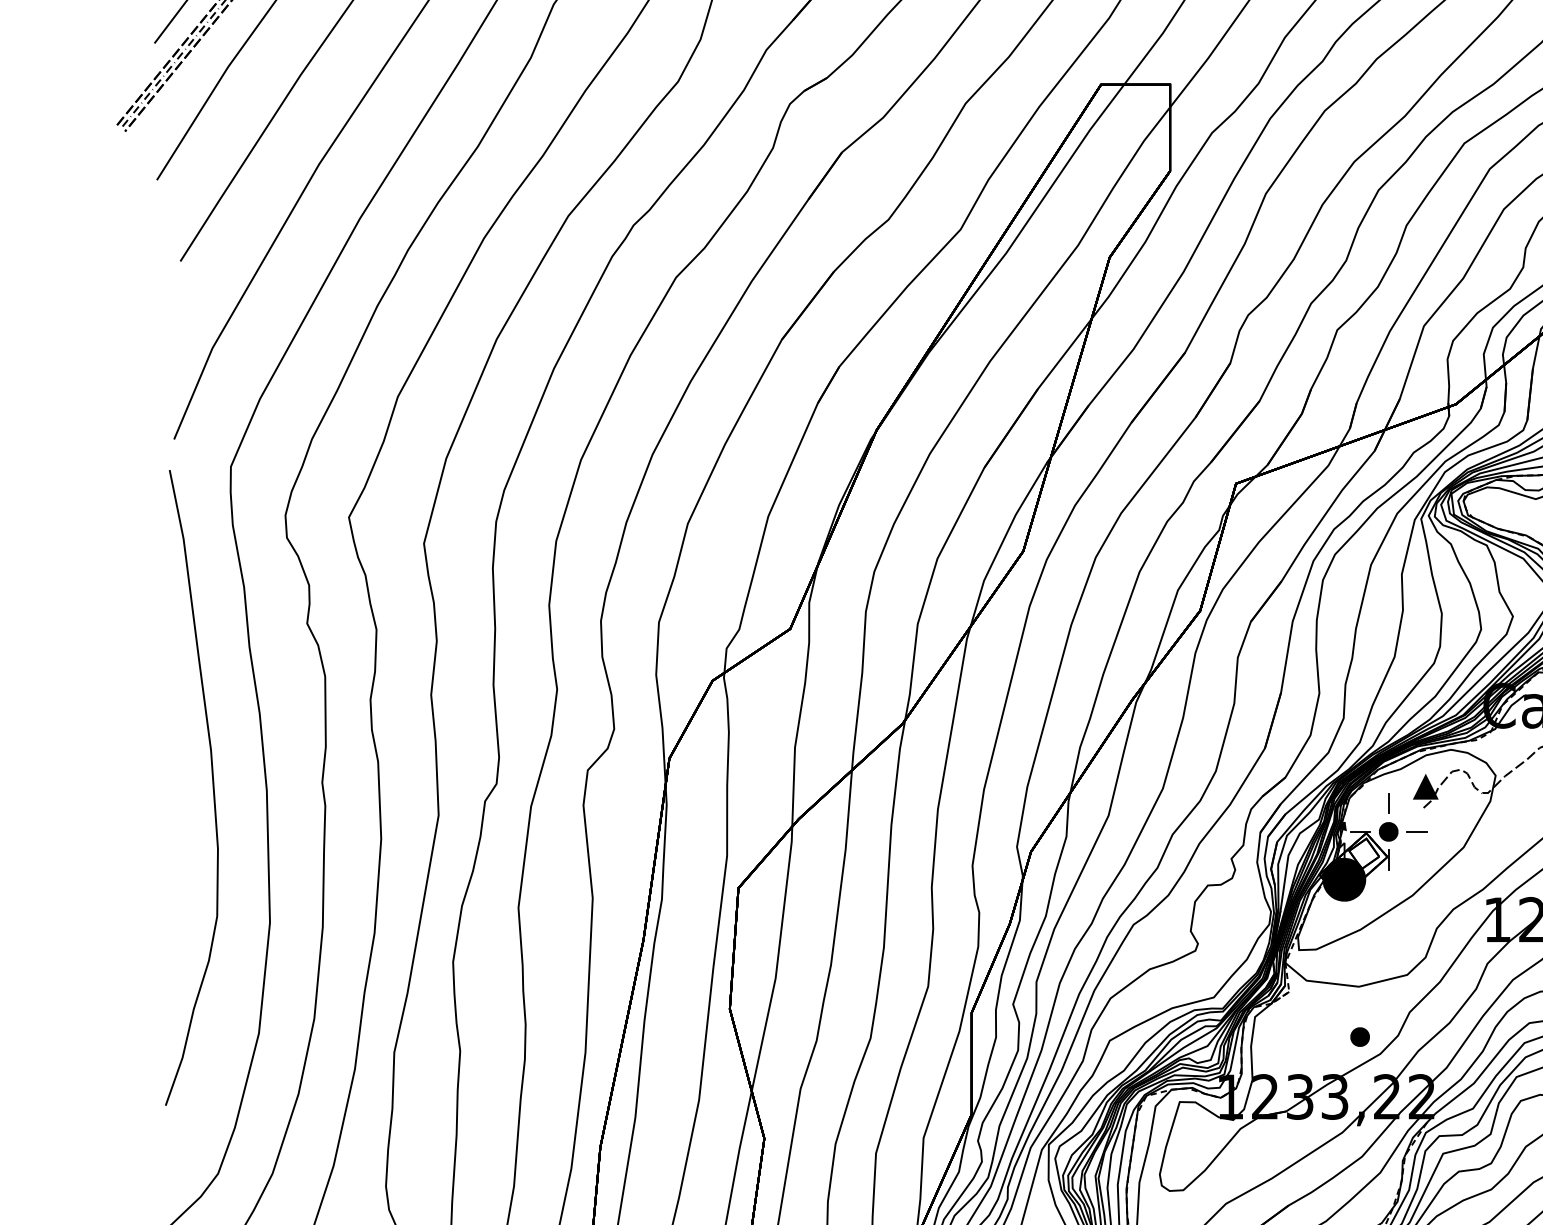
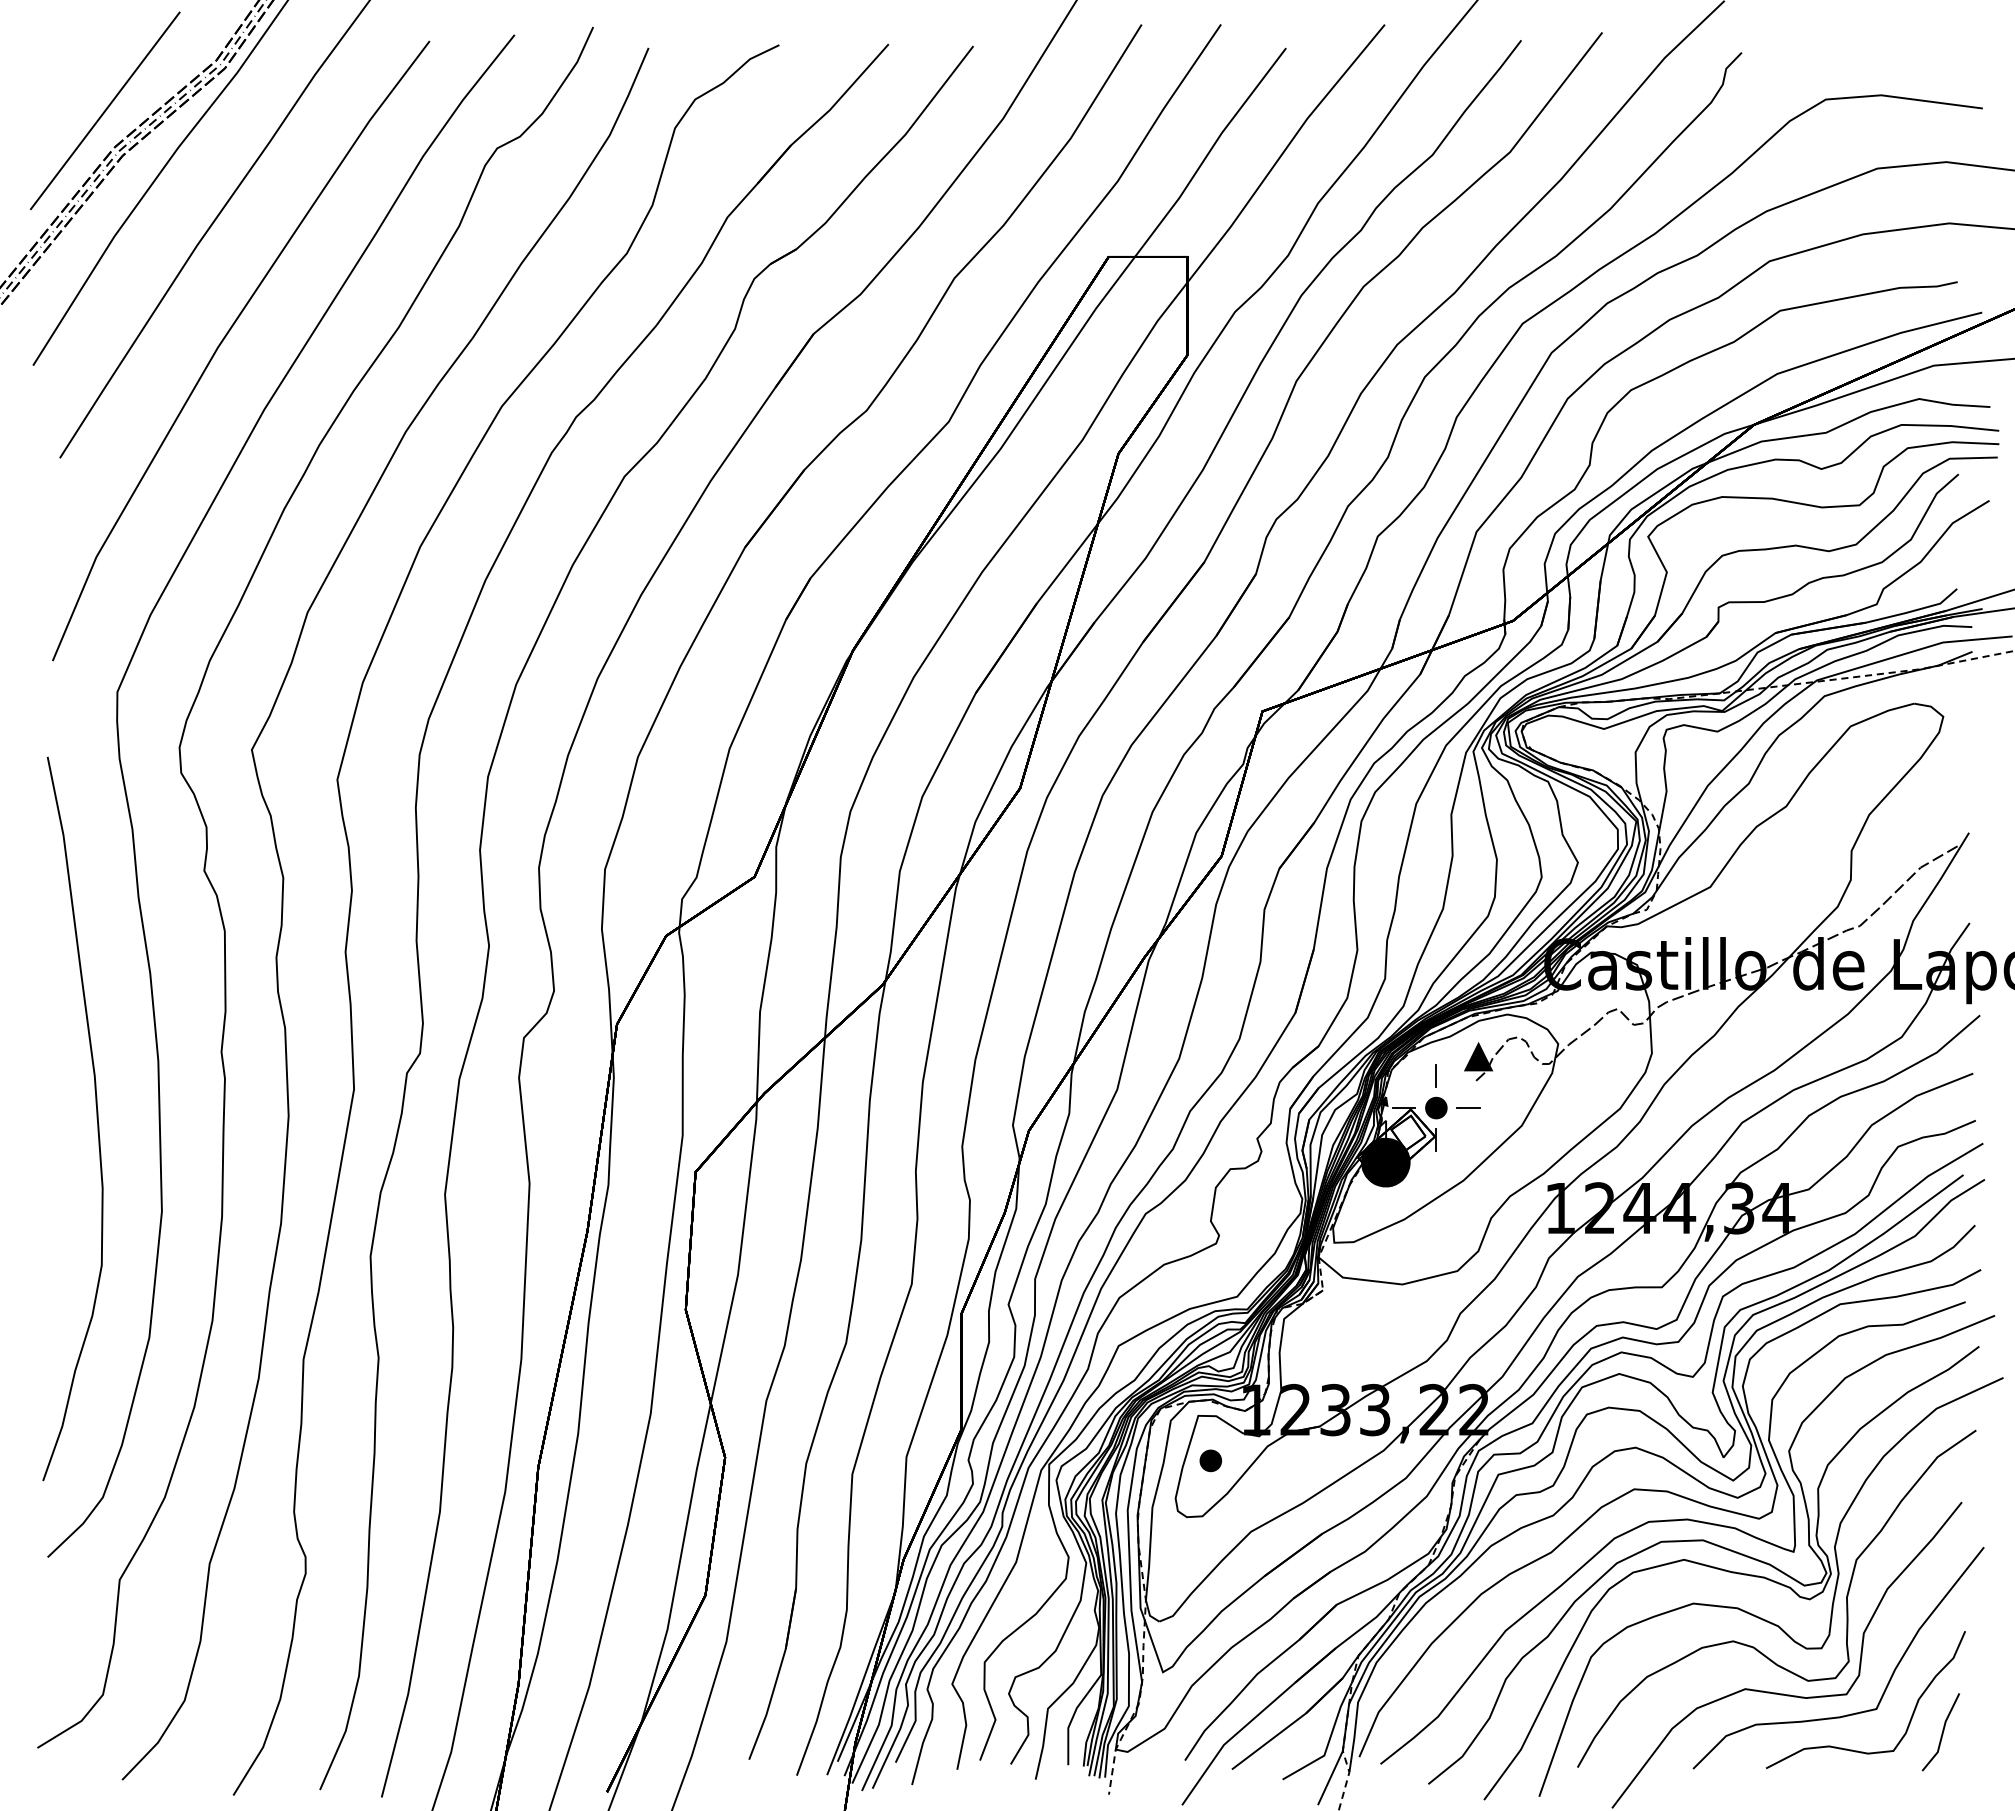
curve: (212, 787) -> (96, 1118), moved
part: (1359, 1036) -> (1210, 1460), moved

